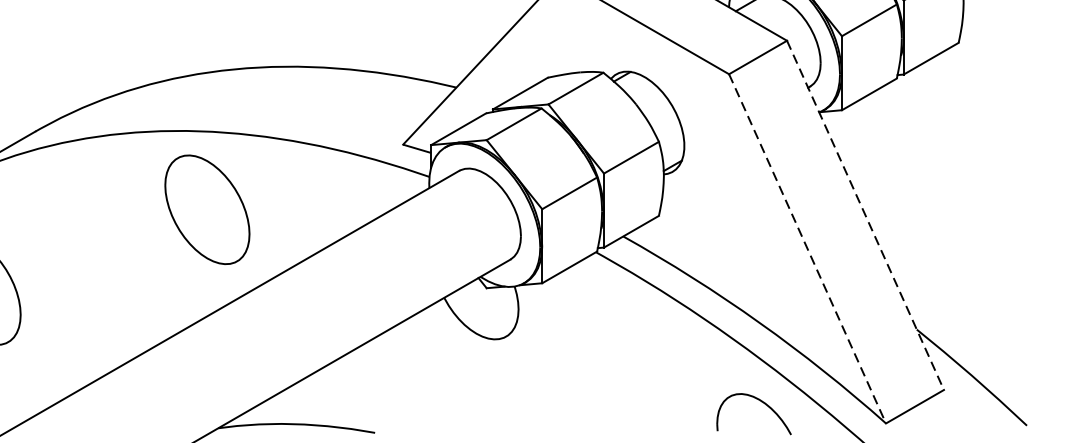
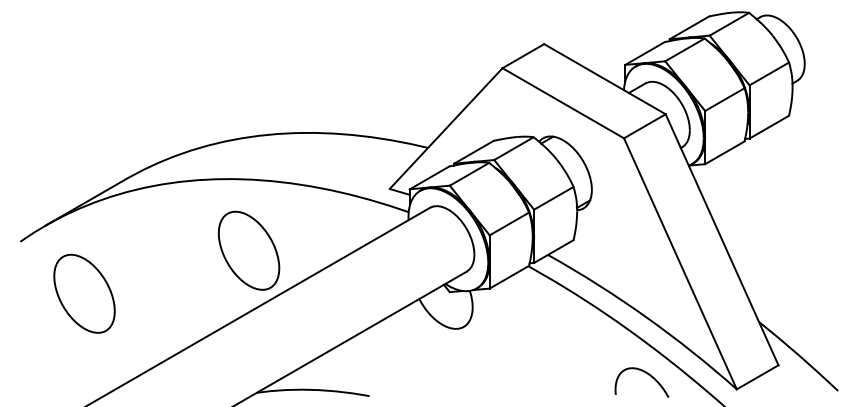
part: (206, 209) -> (248, 250), moved
line: (866, 214) -> (722, 239), dashed -> solid
line: (807, 248) -> (680, 263), dashed -> solid

